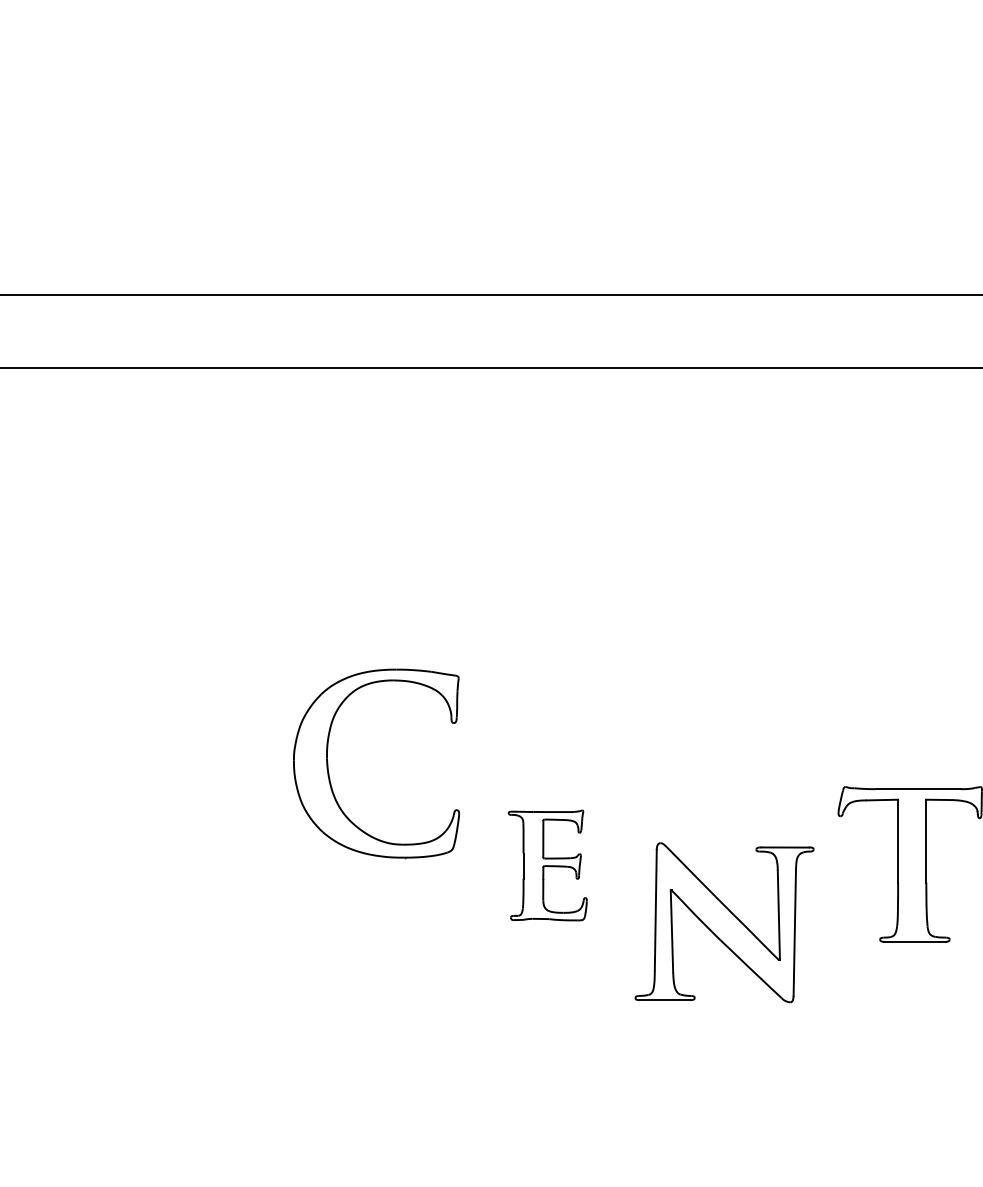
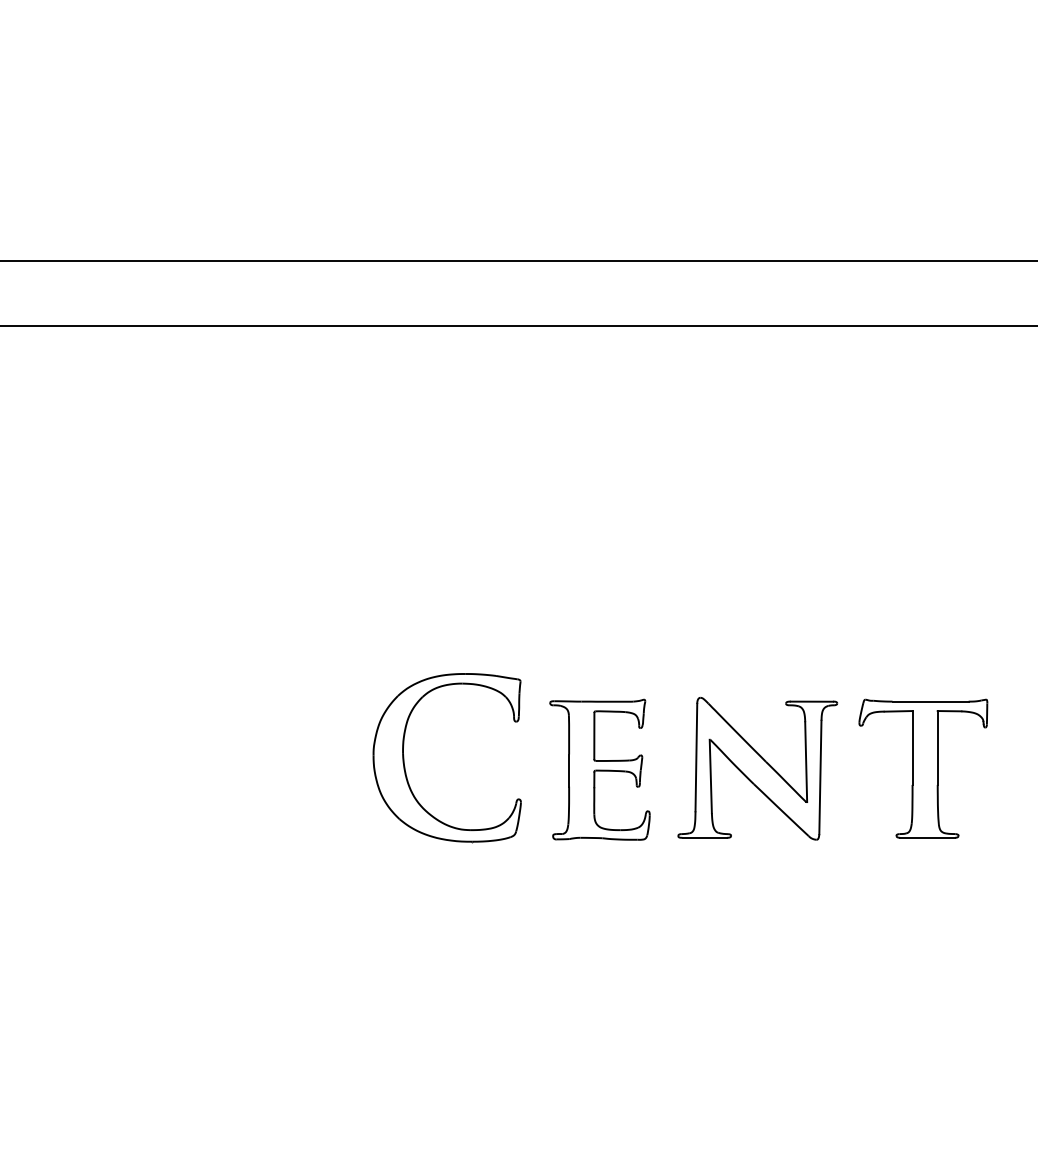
part: (329, 773) -> (405, 766), moved
part: (547, 865) -> (599, 769), size x1.43
part: (724, 922) -> (757, 768), moved

